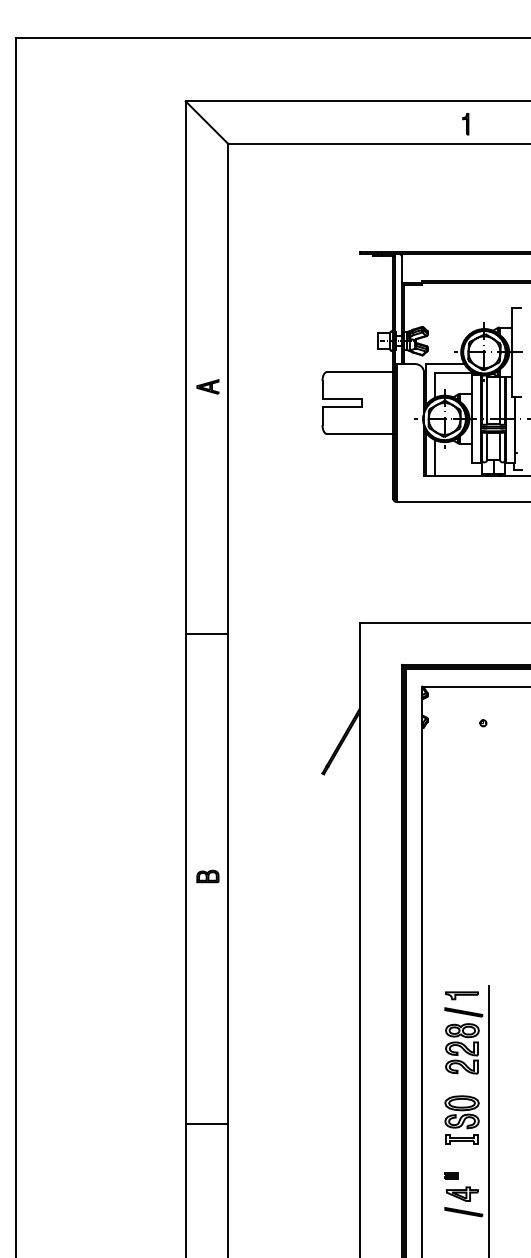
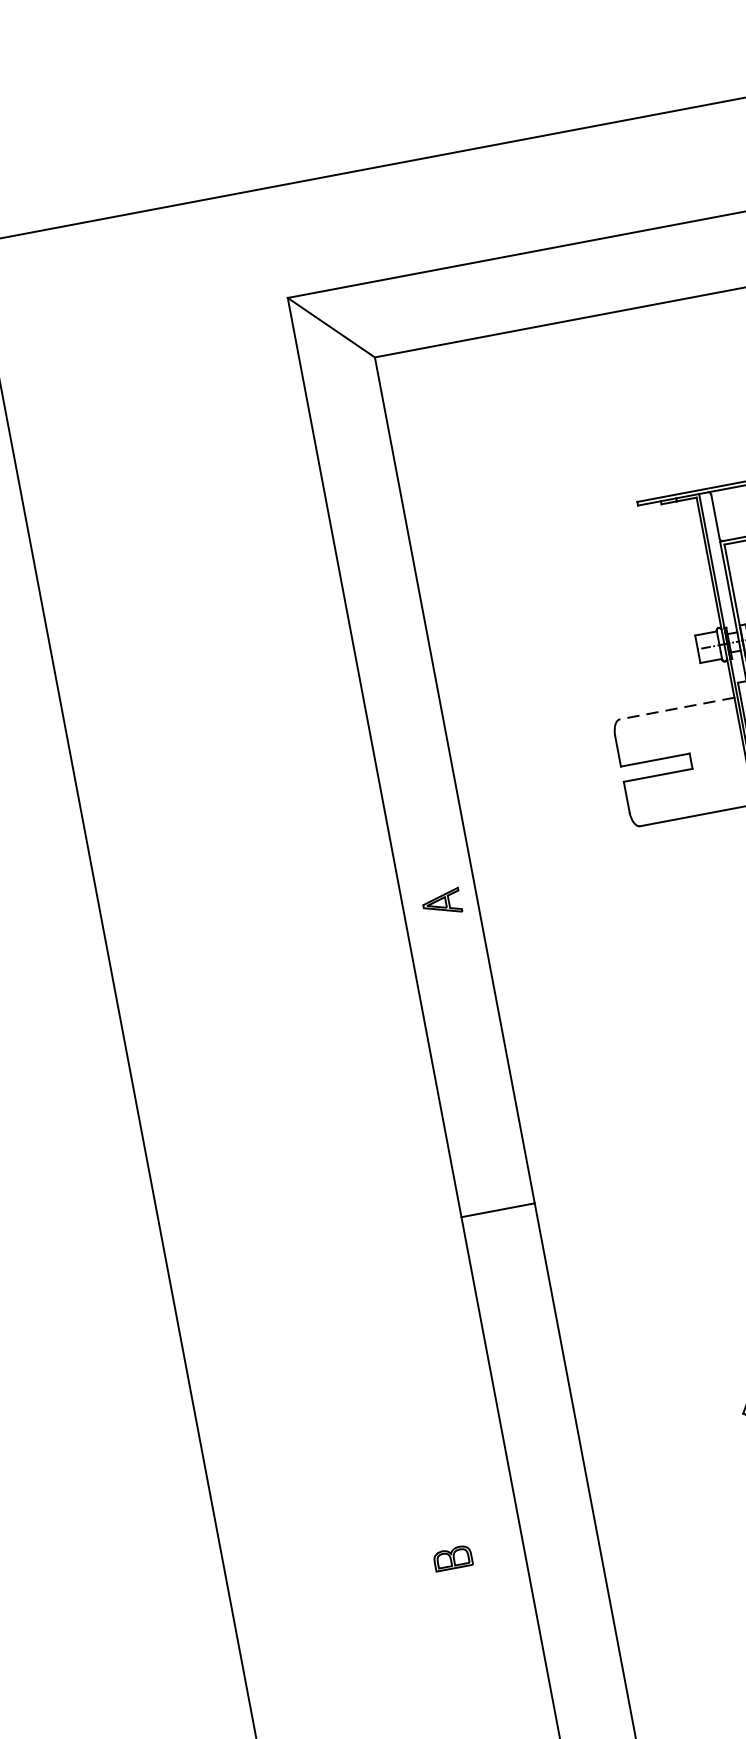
line: (359, 372) -> (676, 709), solid -> dashed
part: (207, 386) -> (440, 902), moved
part: (207, 876) -> (452, 1558), moved

